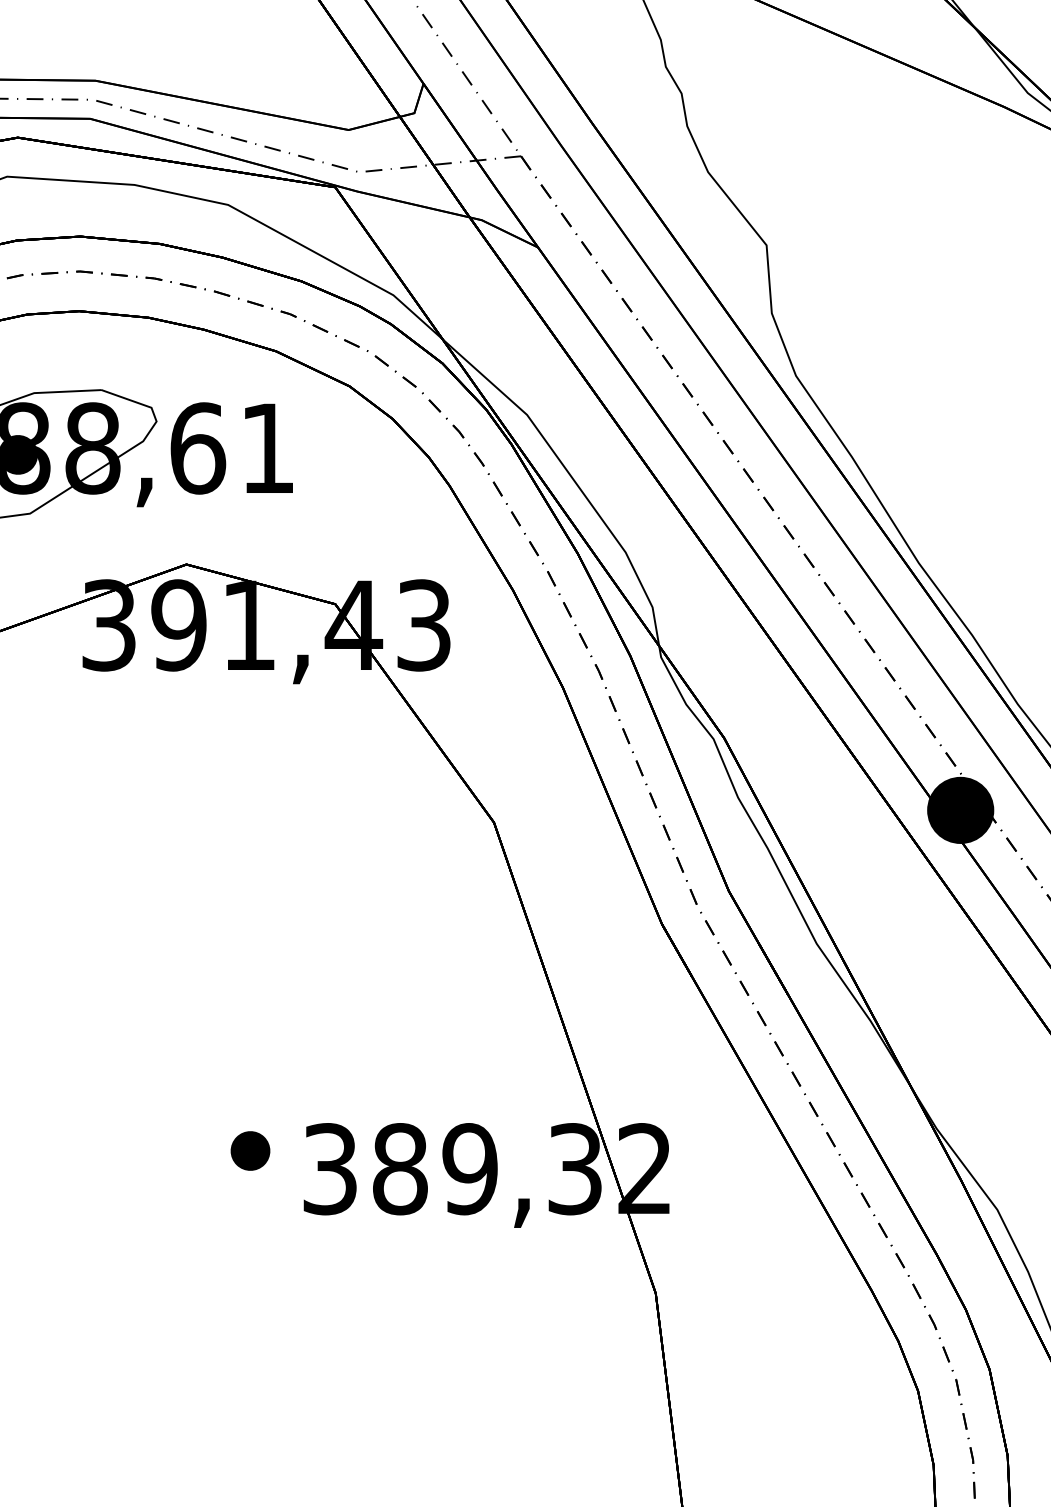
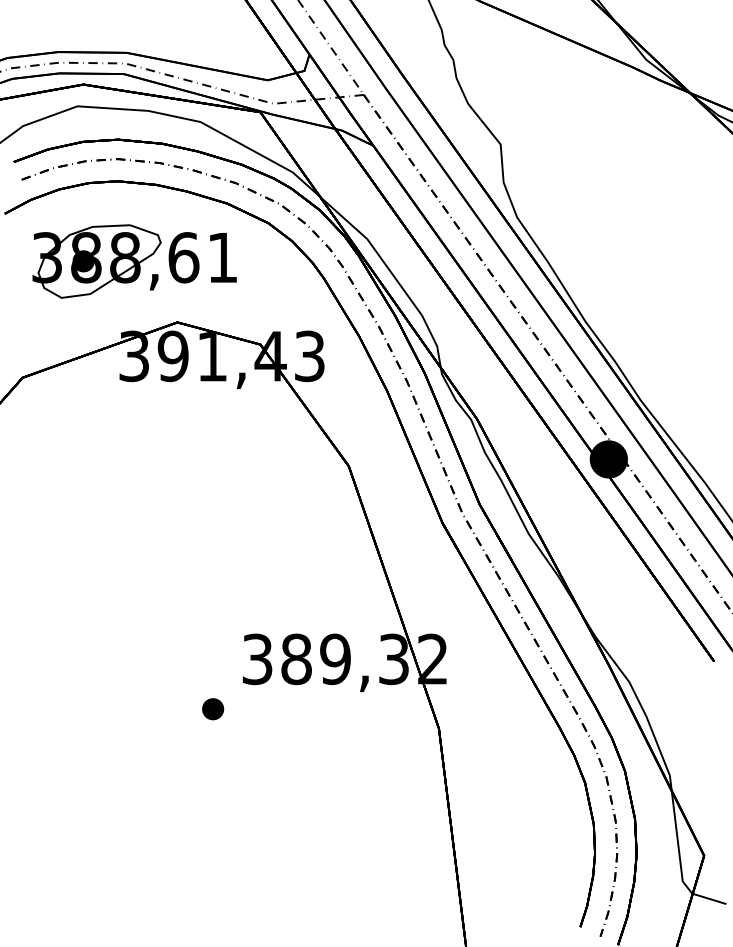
part: (251, 1151) -> (213, 709), moved

